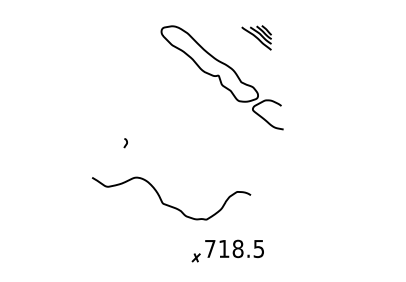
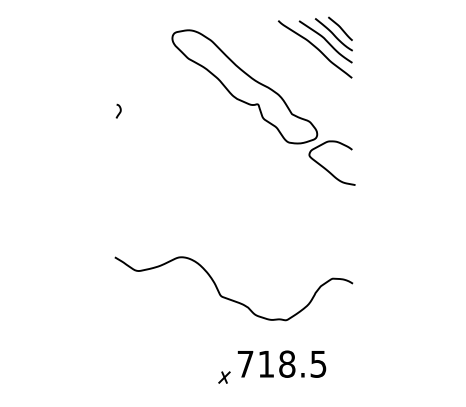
part: (256, 37) -> (314, 47), size x1.67
curve: (126, 143) -> (119, 111), moved
curve: (168, 204) -> (229, 297), moved

